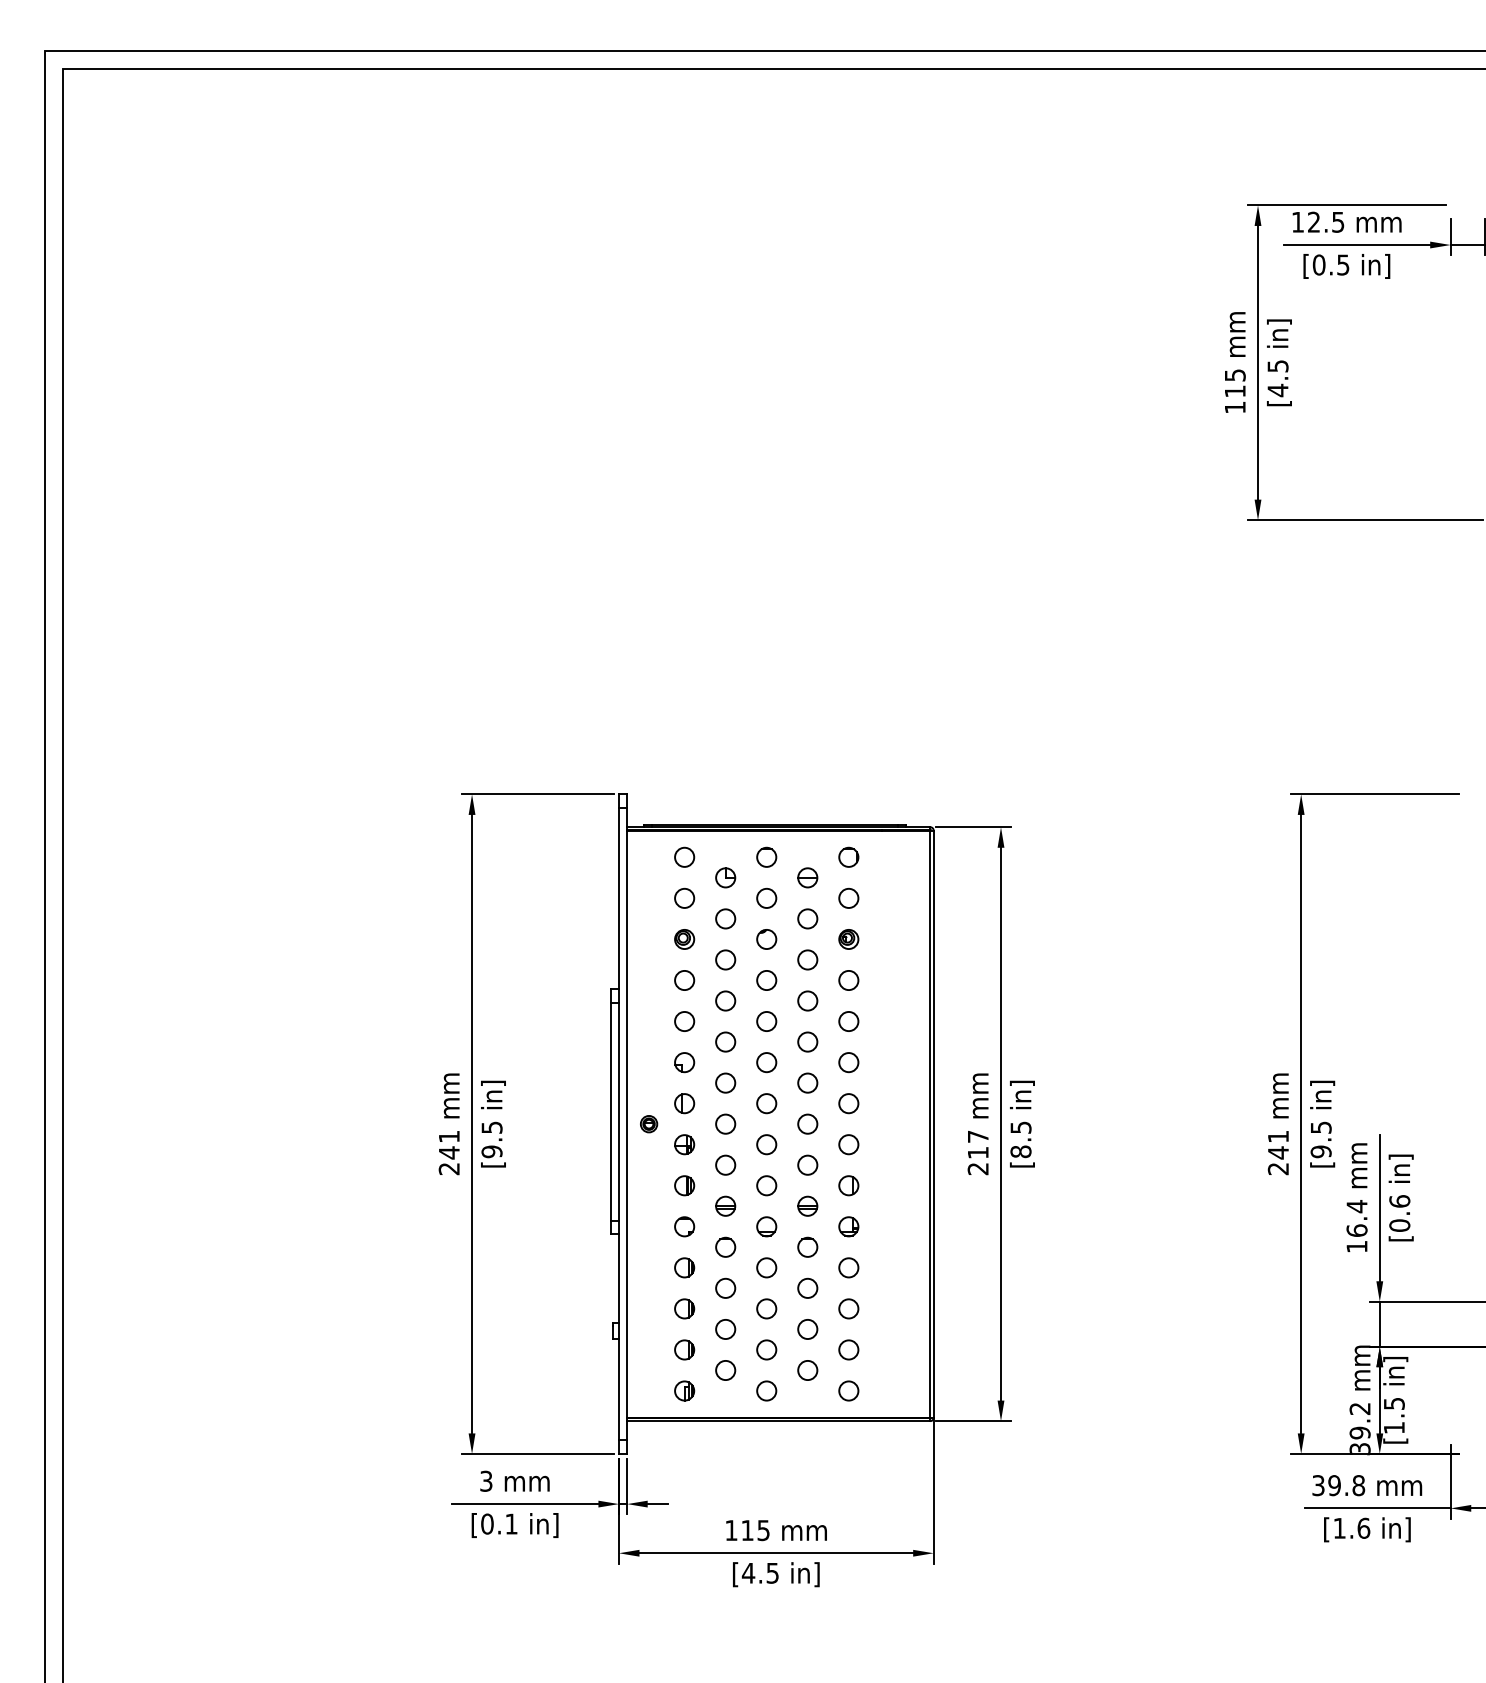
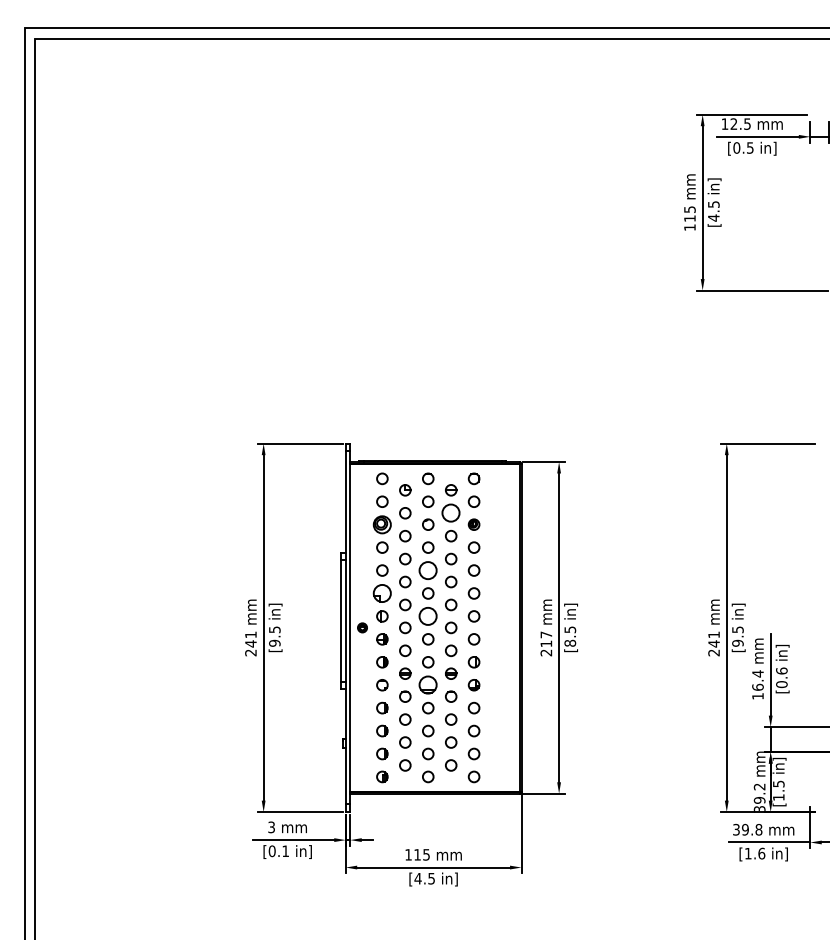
circle: (808, 919) -> (451, 513), size x1.6
part: (684, 939) -> (382, 524), size x1.6
circle: (767, 1021) -> (428, 570), size x1.6
part: (684, 1062) -> (382, 593), size x1.6
circle: (767, 1103) -> (428, 616), size x1.6
part: (767, 1227) -> (428, 685), size x1.6

